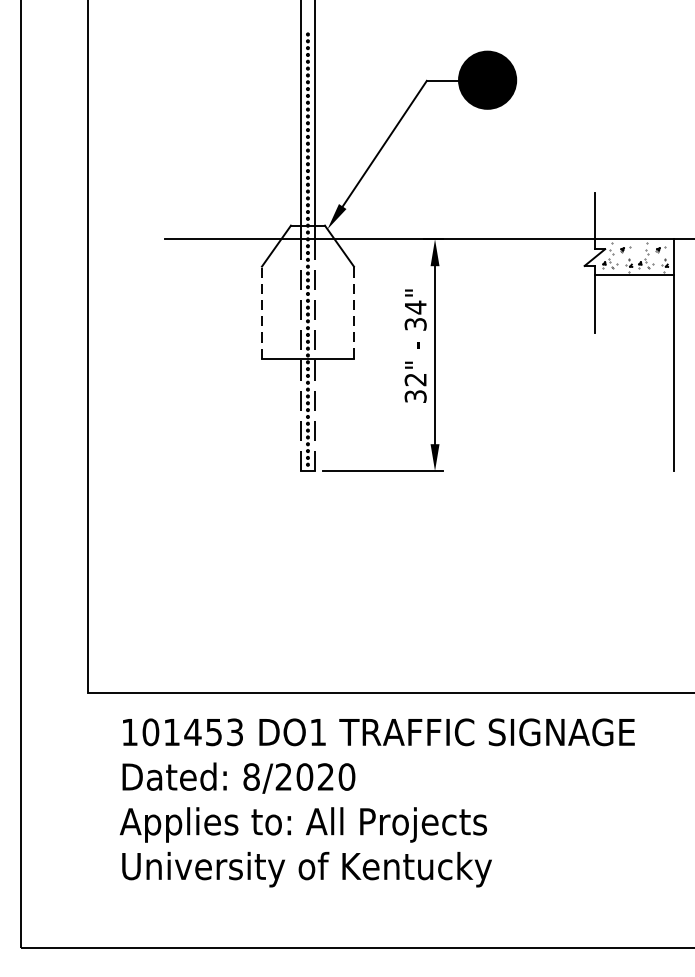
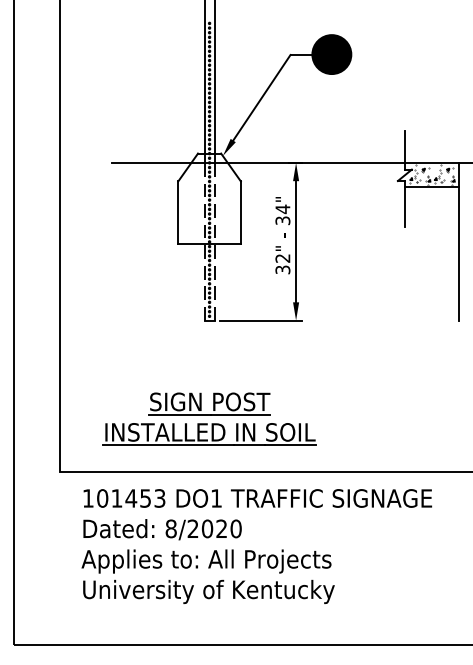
line: (262, 312) -> (178, 212), dashed -> solid
line: (353, 312) -> (240, 212), dashed -> solid
part: (307, 614) -> (209, 418), added

